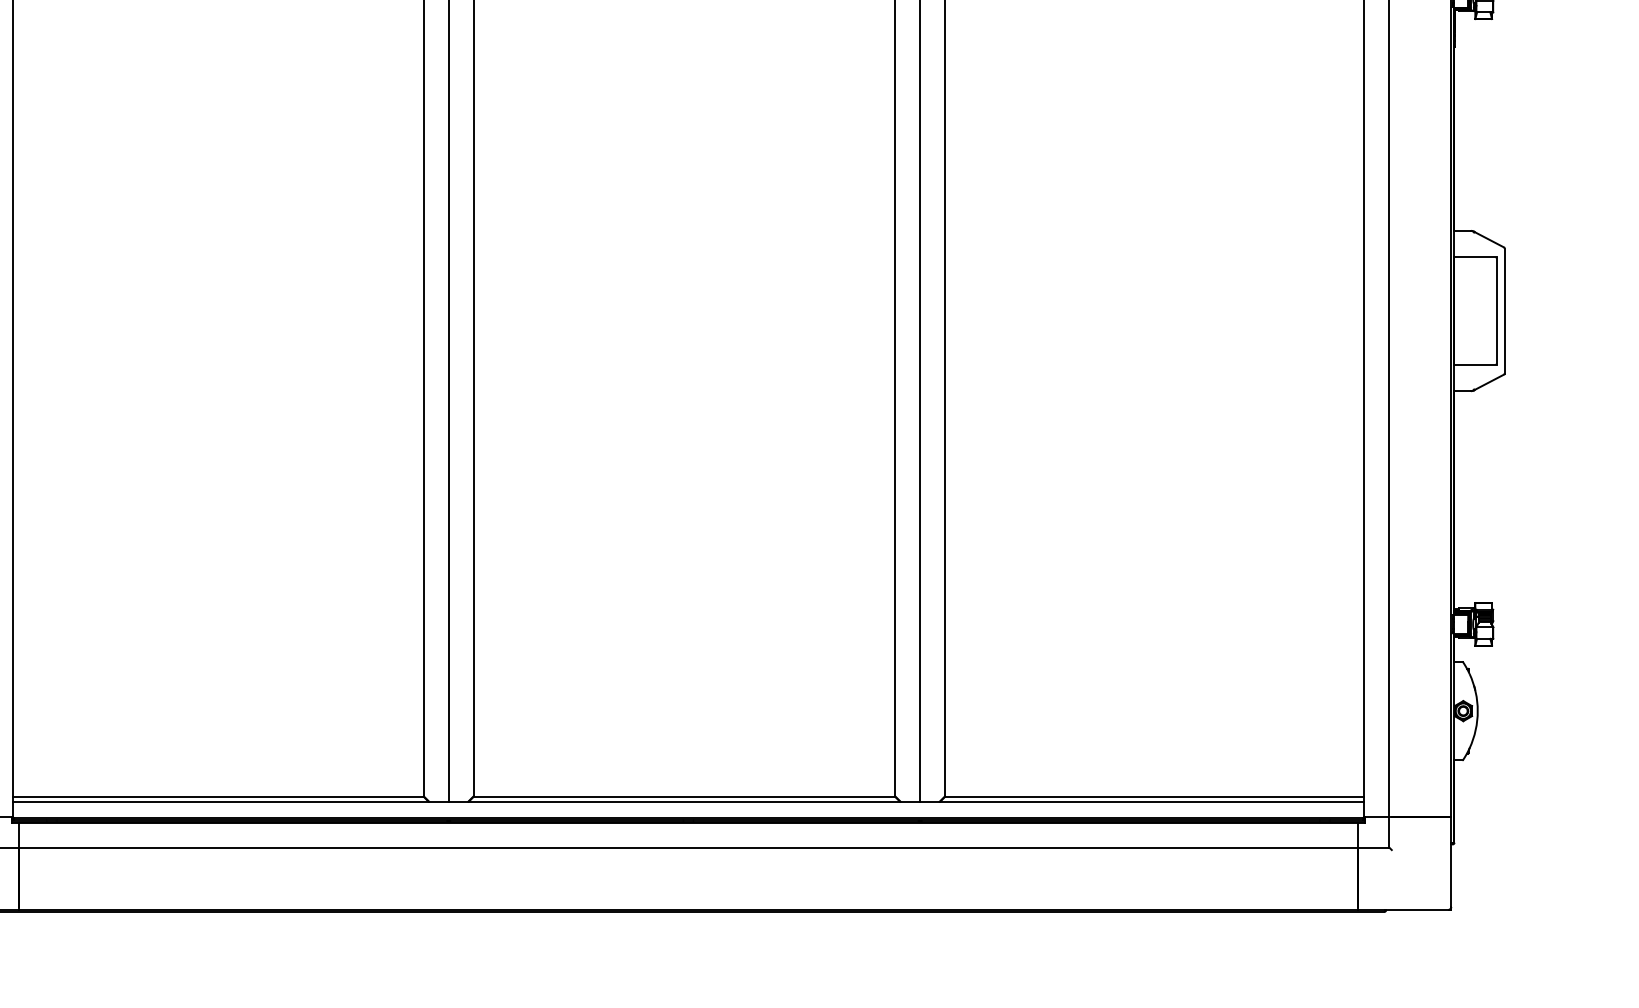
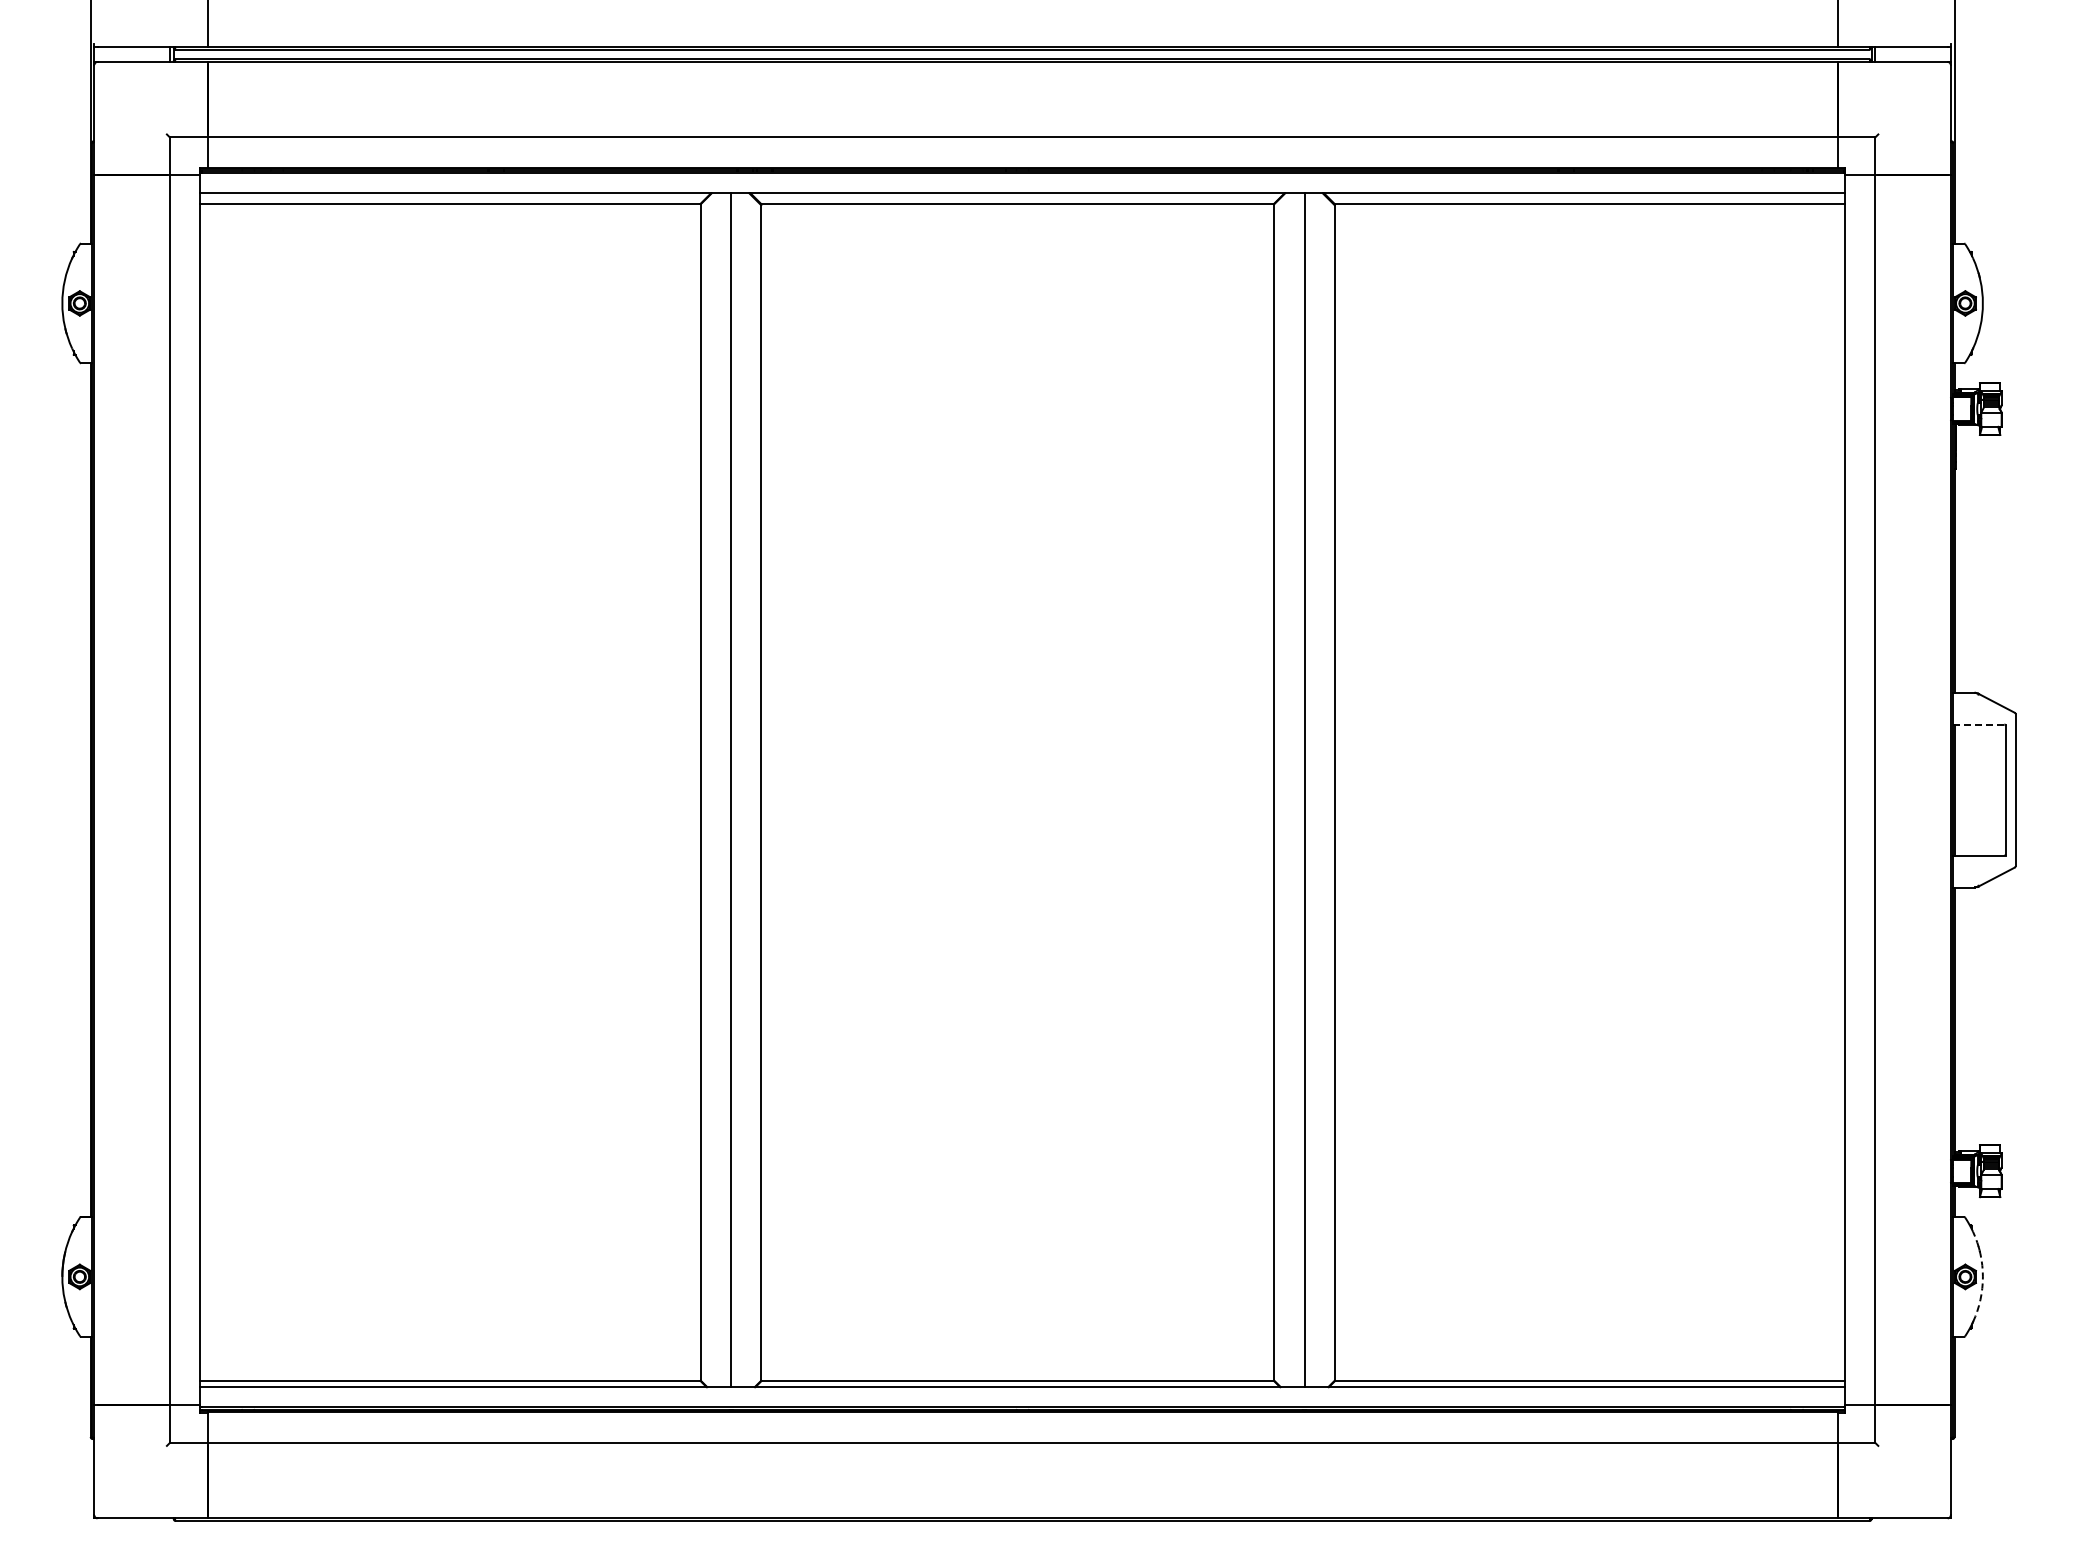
line: (1474, 257) -> (1979, 724), solid -> dashed
arc: (1477, 710) -> (1982, 1276), solid -> dashed

